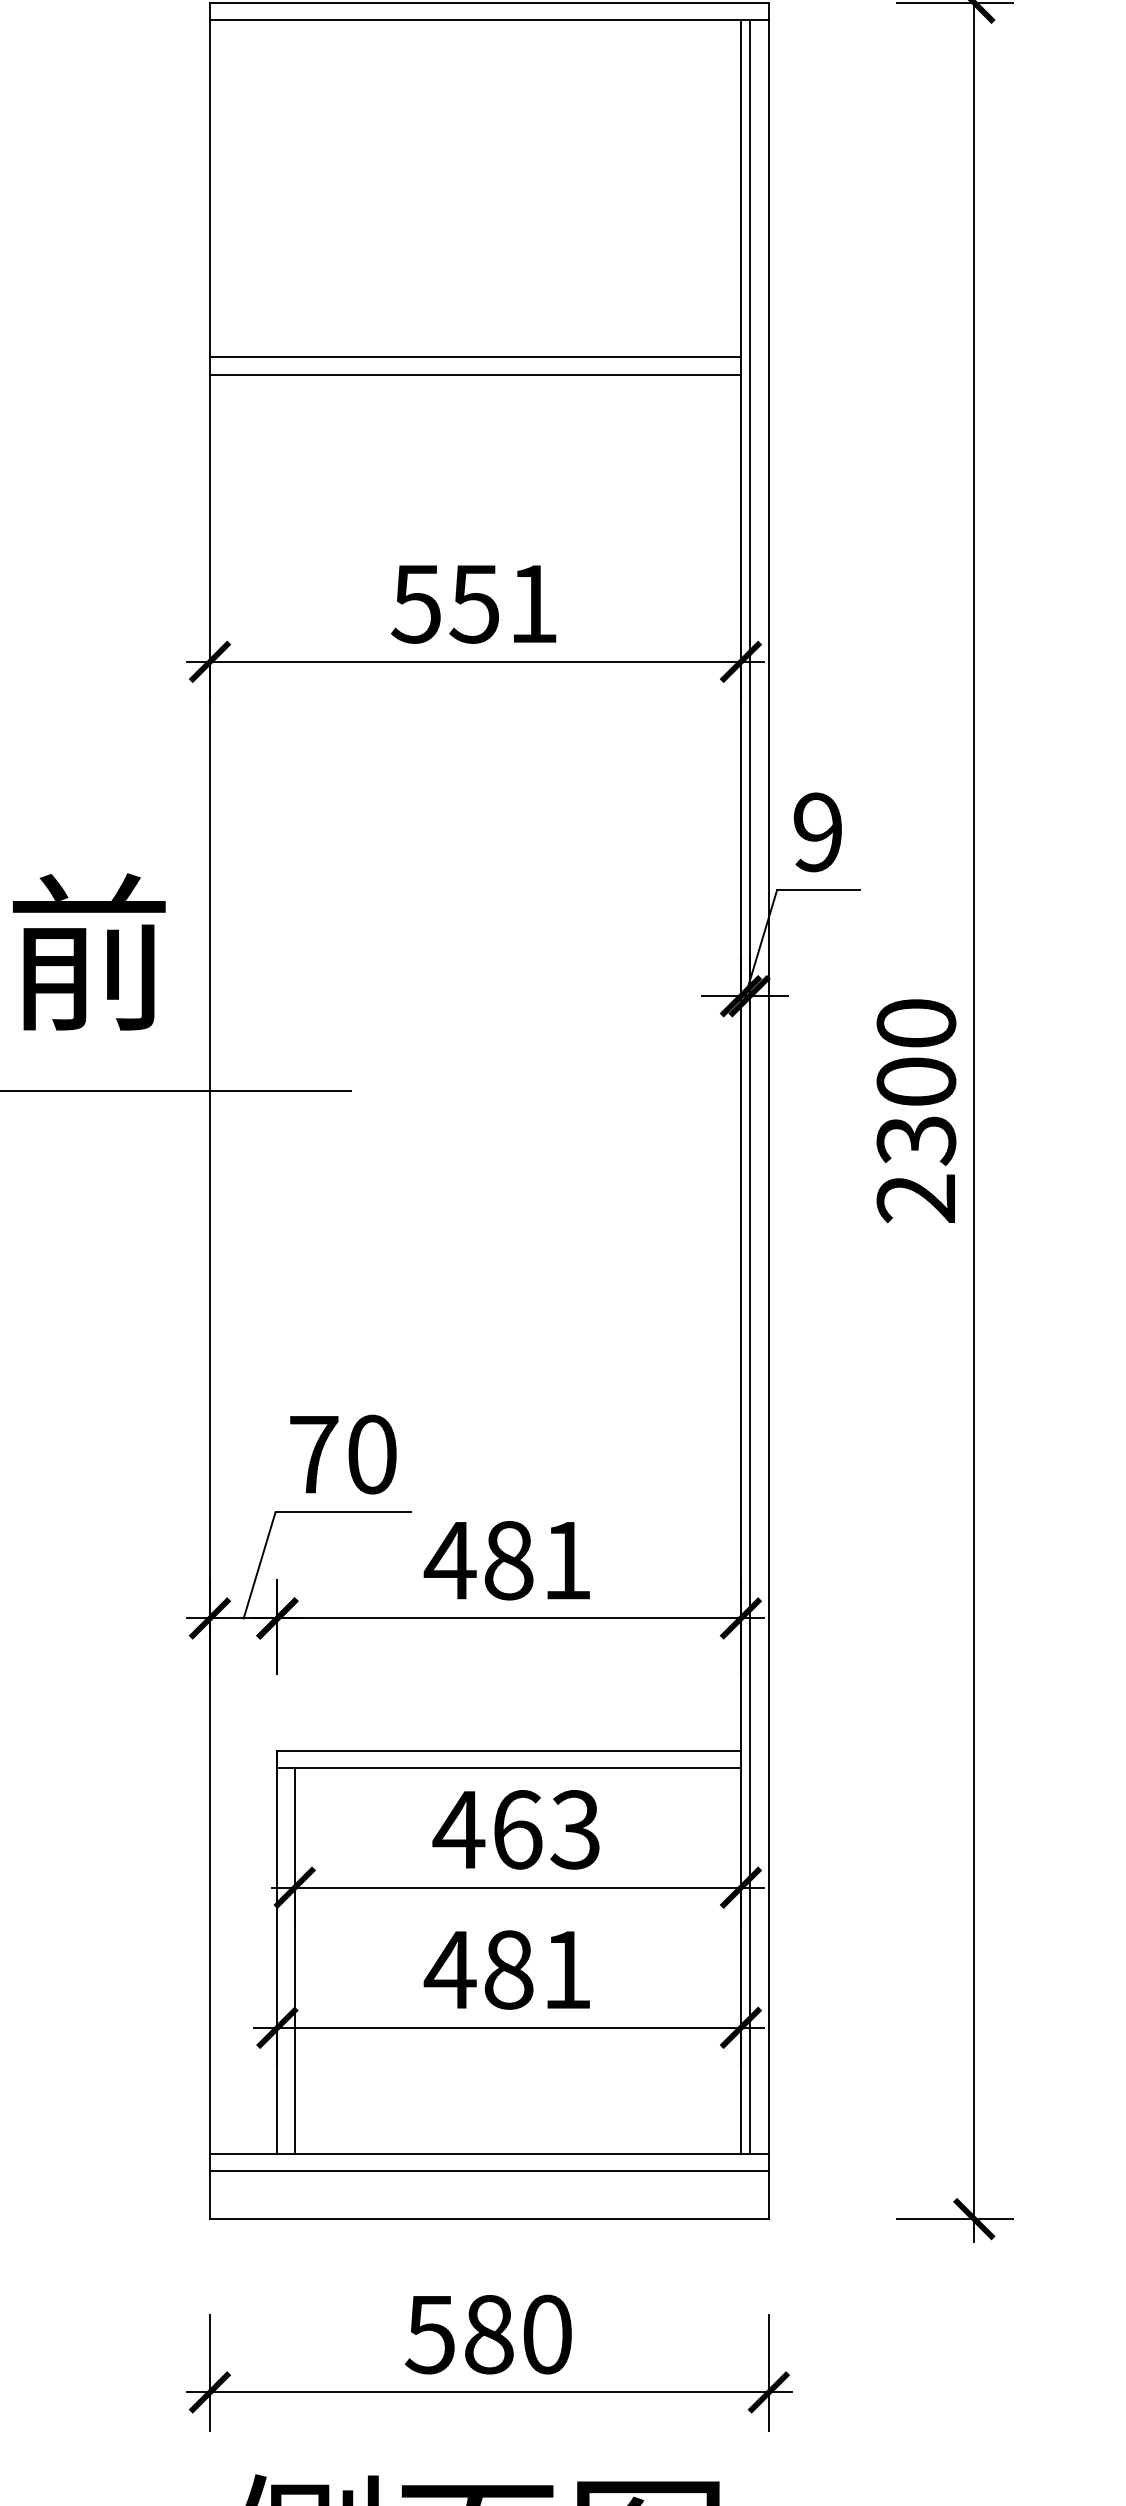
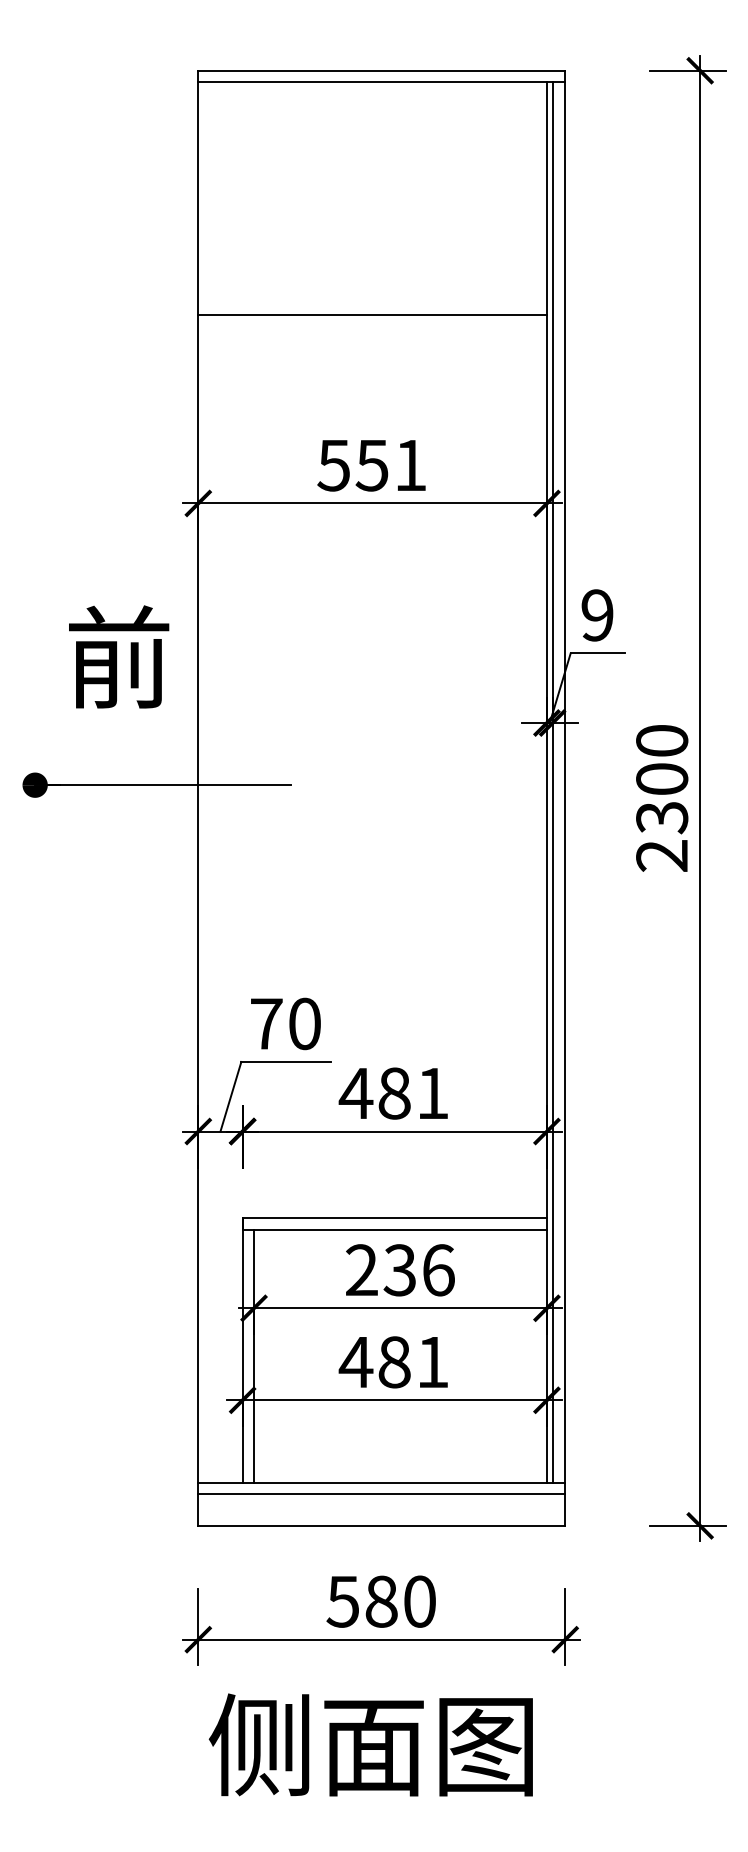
line: (475, 357) -> (372, 303), removed
text: (89, 951) -> (119, 656), moved
text: (516, 1830) -> (399, 1270), 463 -> 236

